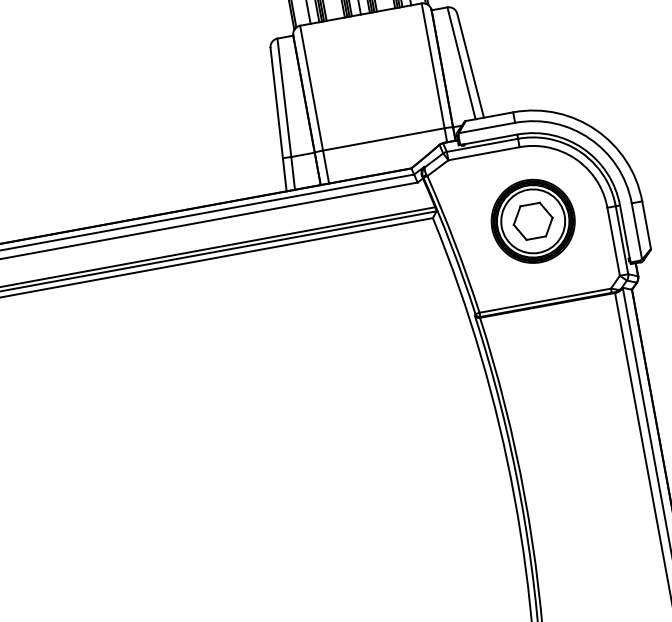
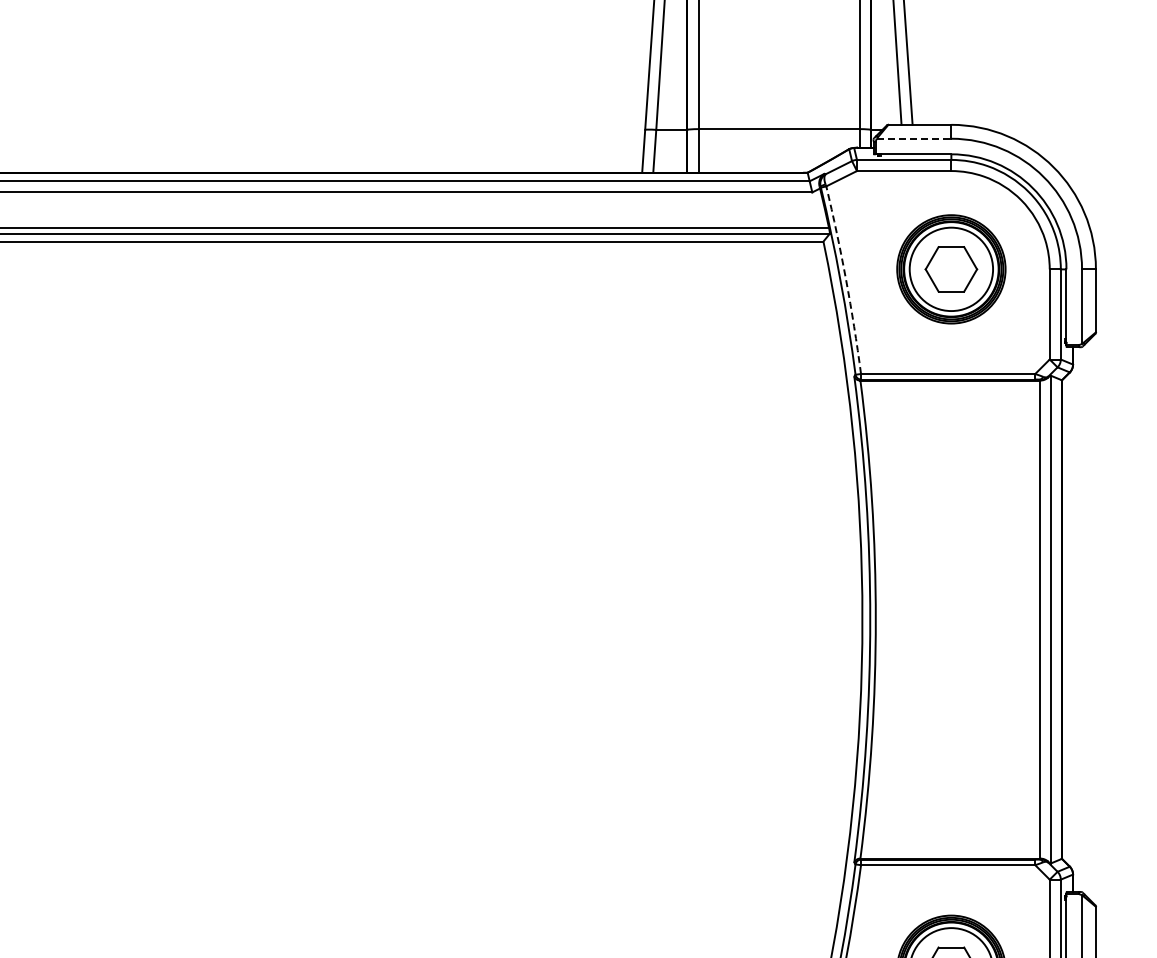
line: (487, 127) -> (914, 138), solid -> dashed
arc: (455, 243) -> (846, 279), solid -> dashed

